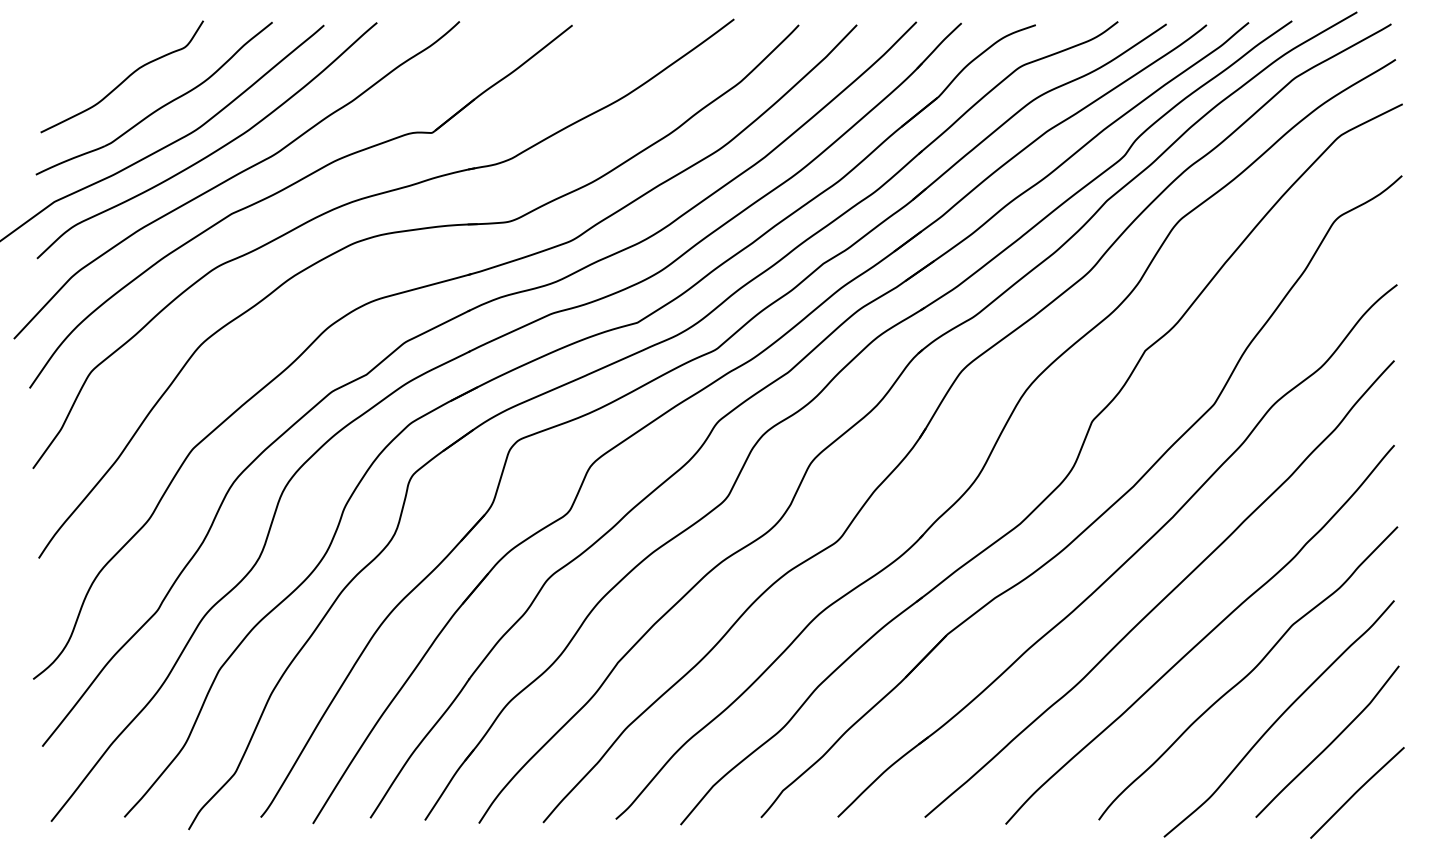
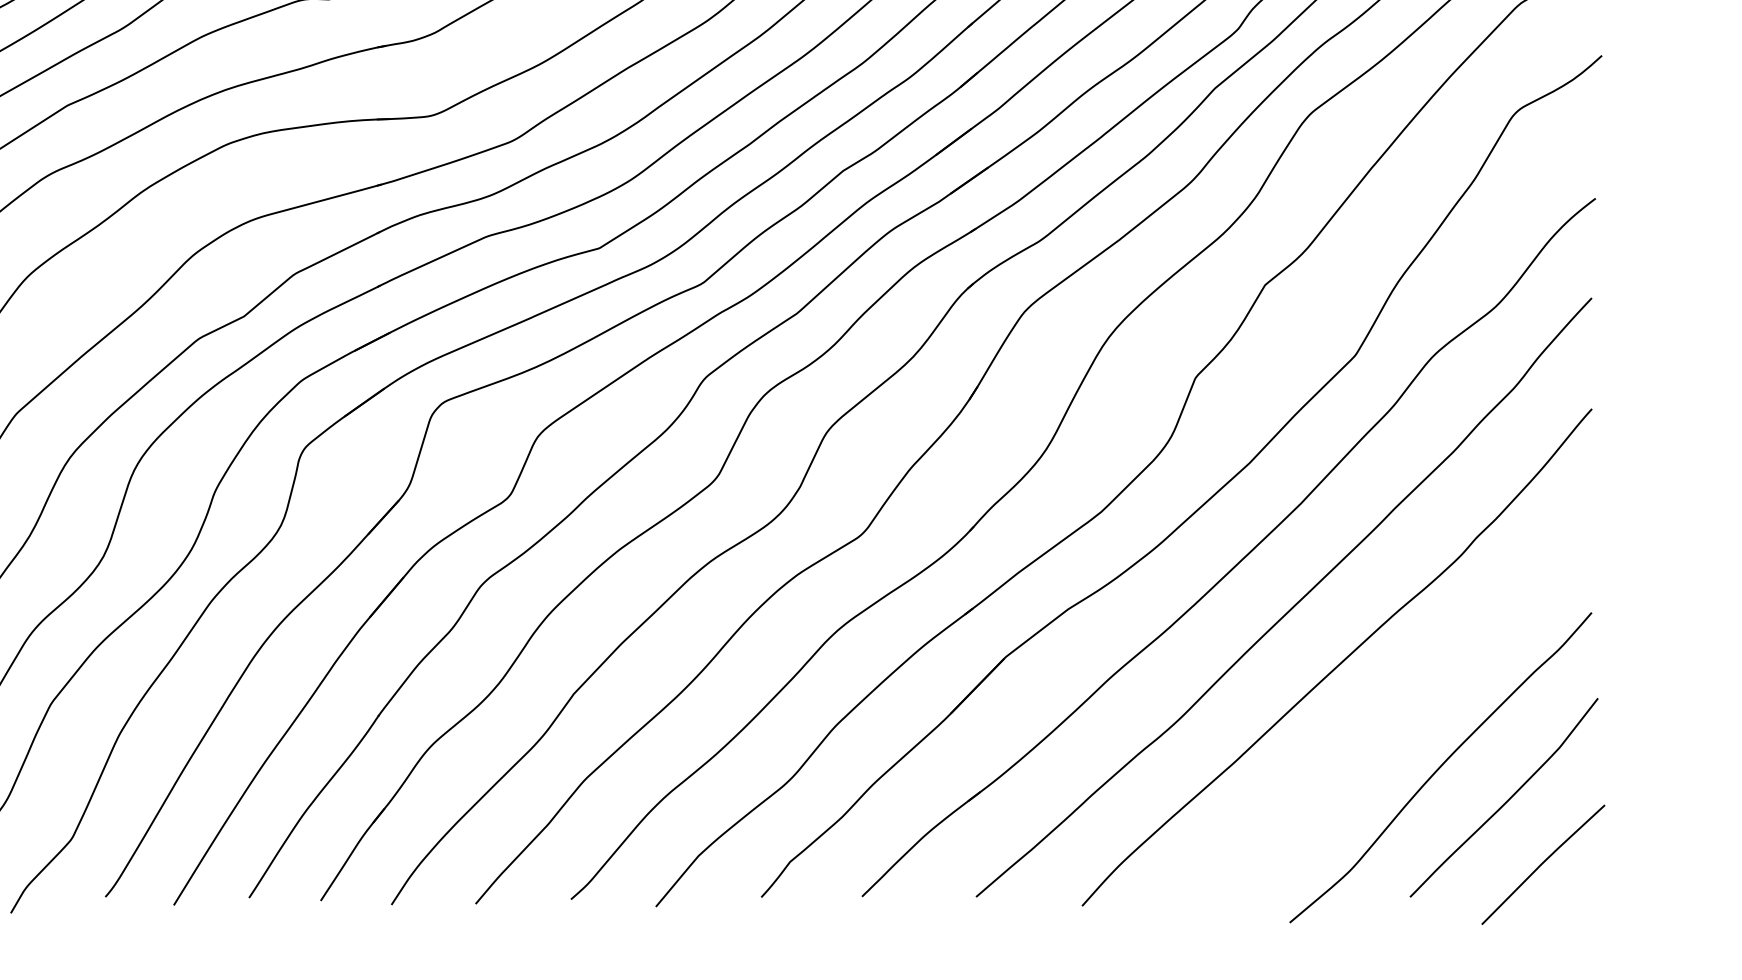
curve: (1248, 673) -> (1400, 708), removed

